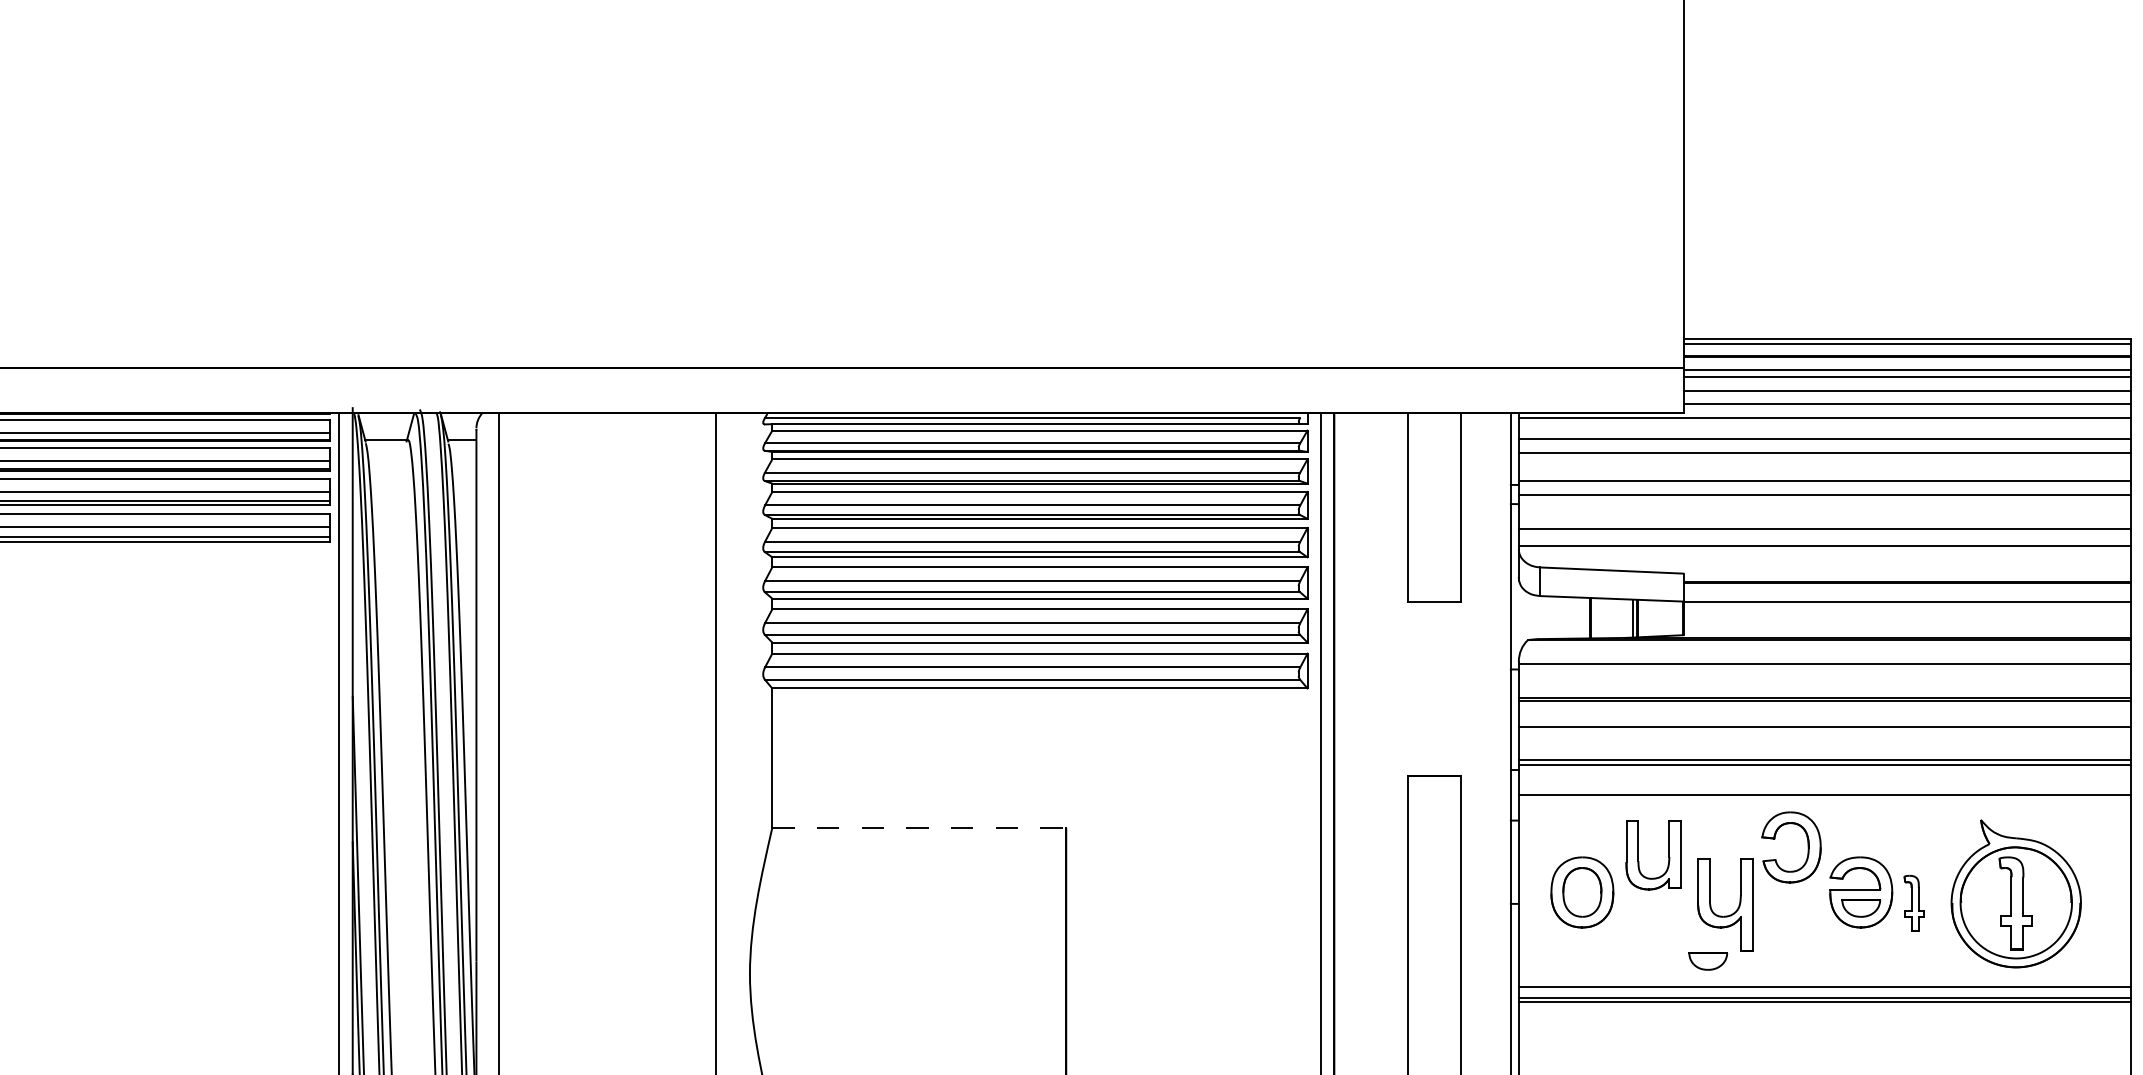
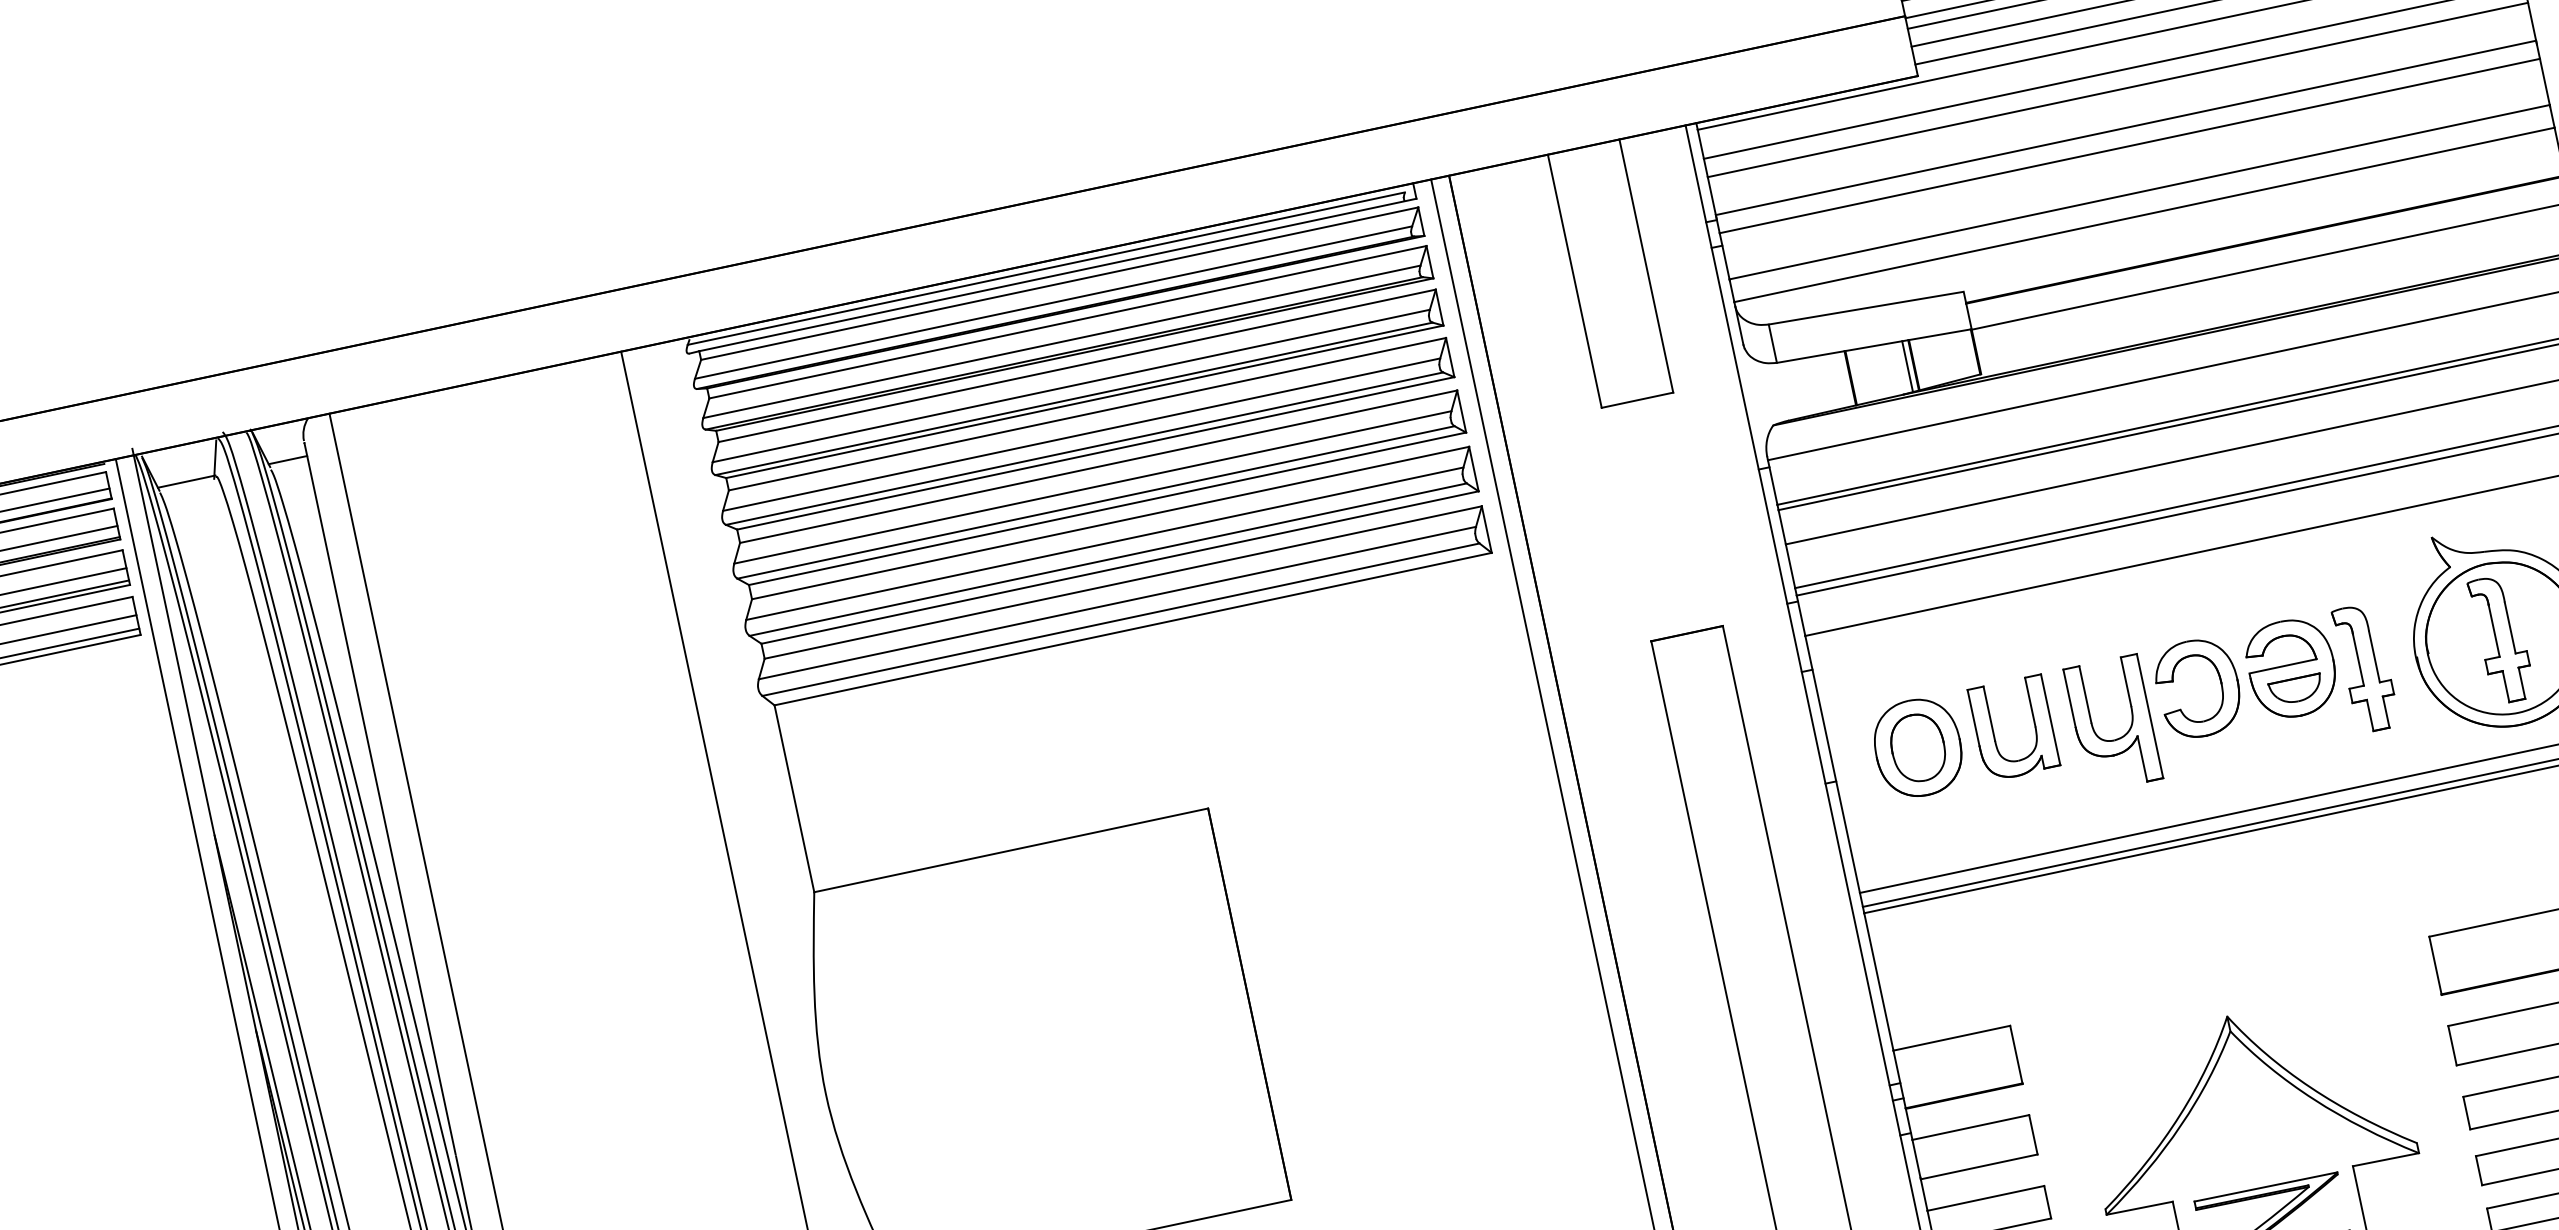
line: (919, 827) -> (1011, 849), dashed -> solid
part: (1807, 847) -> (2219, 683), moved
part: (1638, 855) -> (1993, 733), moved
part: (1913, 903) -> (2364, 668), size x1.67
part: (1708, 961) -> (2106, 804), removed

